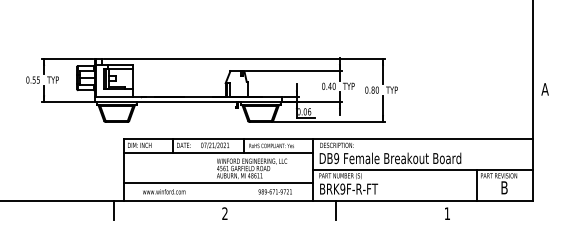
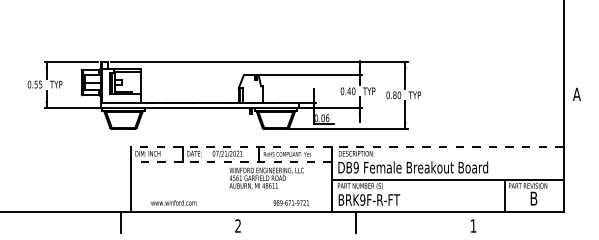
line: (327, 138) -> (346, 146), solid -> dashed
line: (218, 153) -> (231, 162), solid -> dashed
line: (218, 182) -> (231, 193), removed

